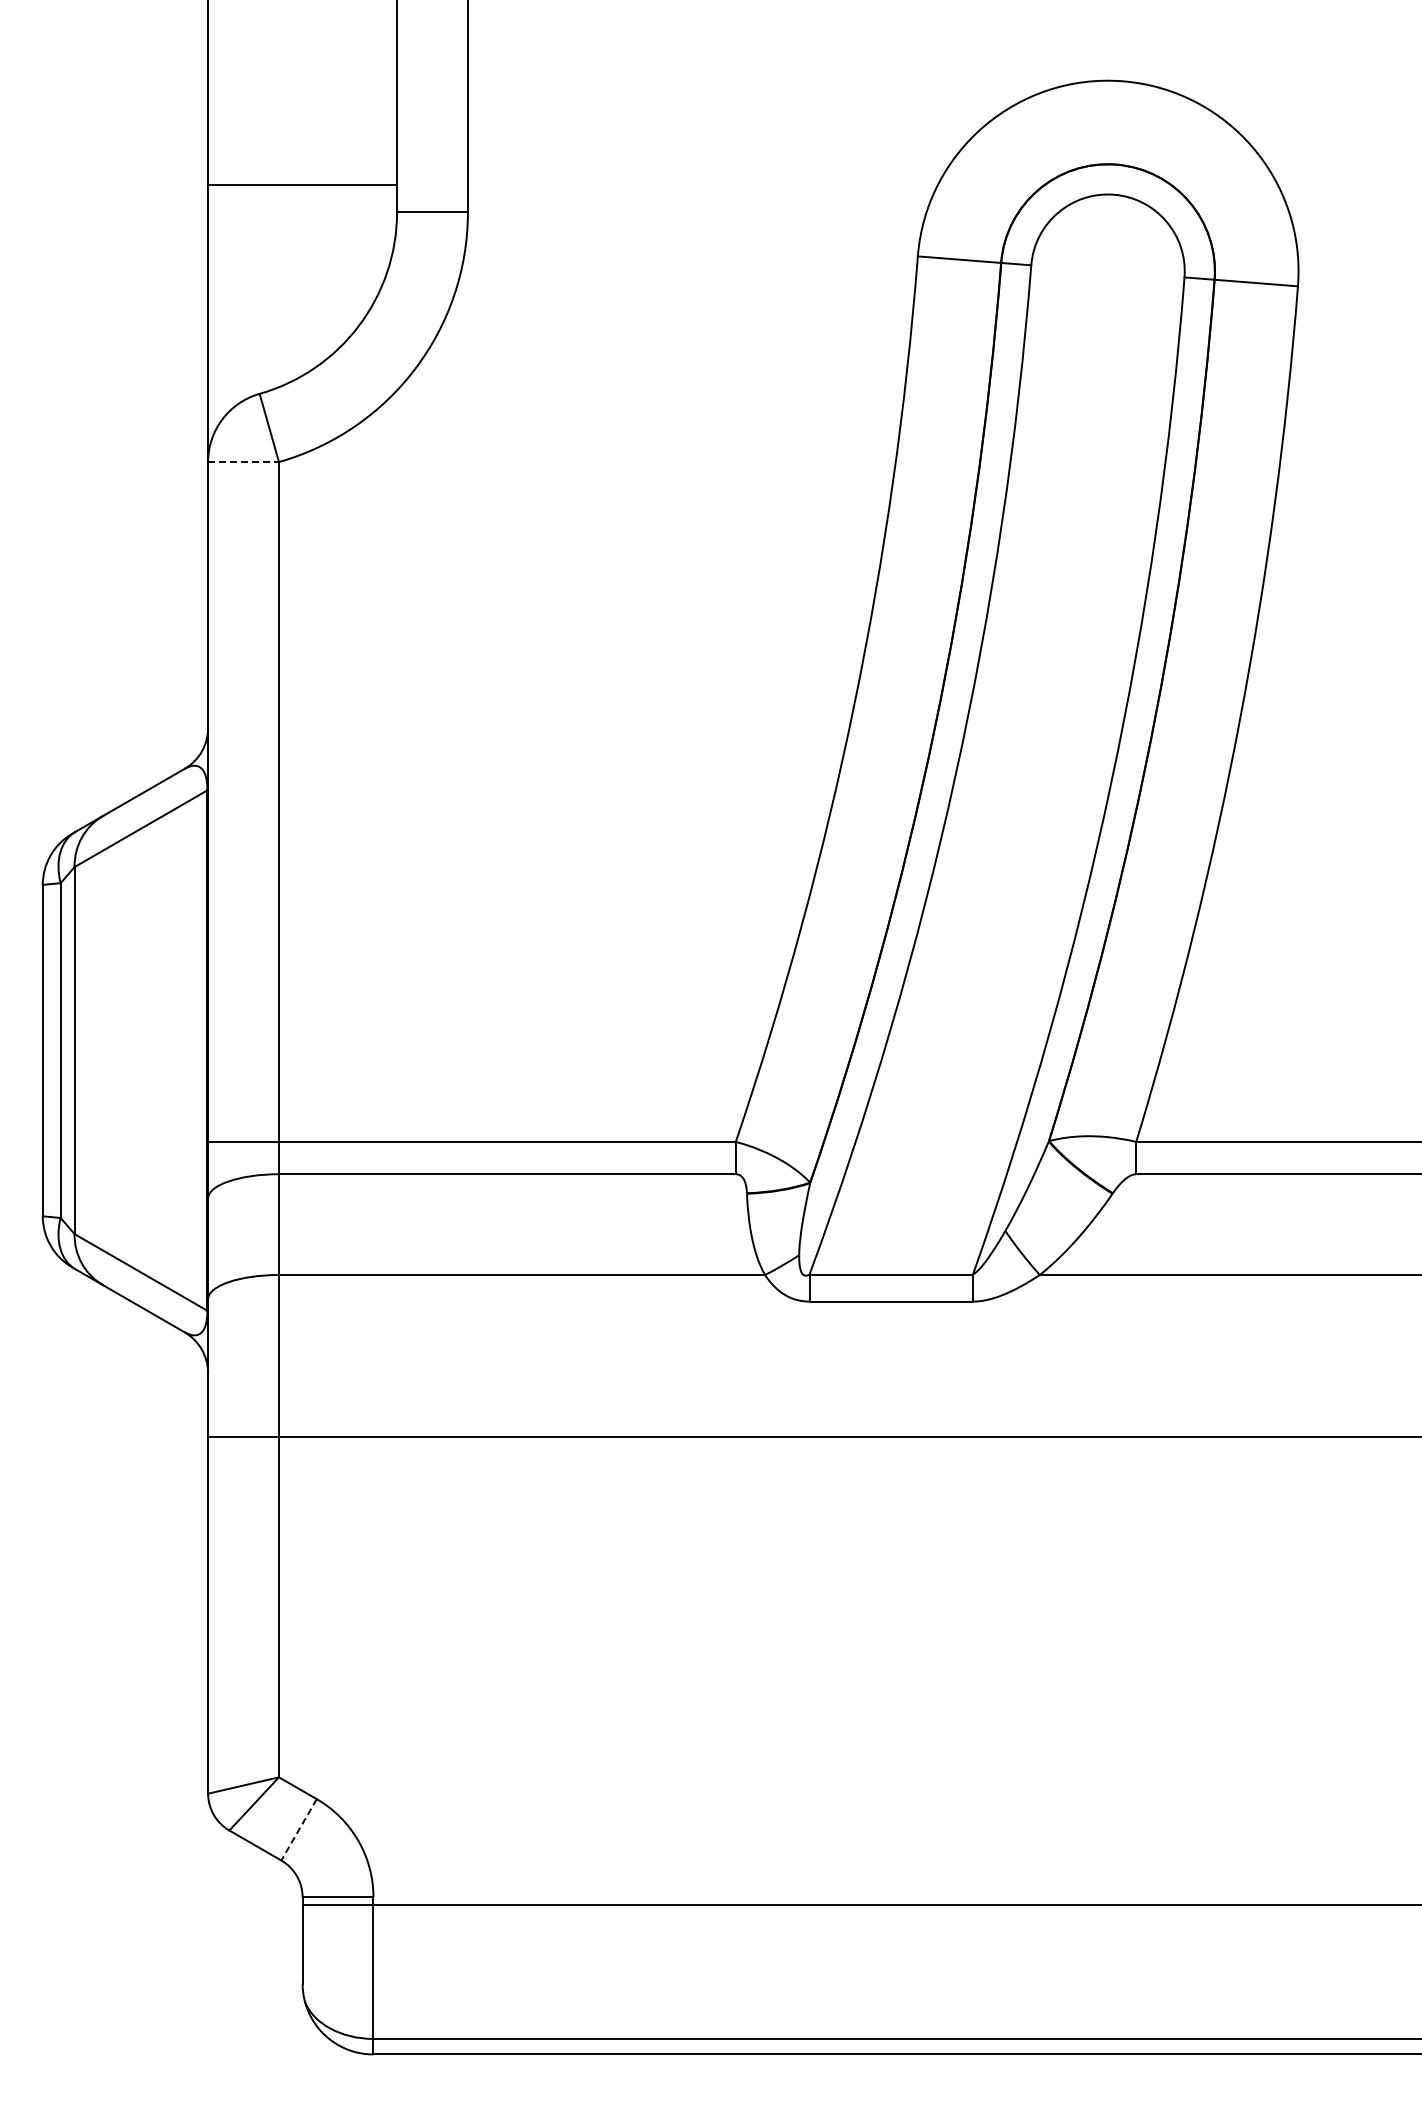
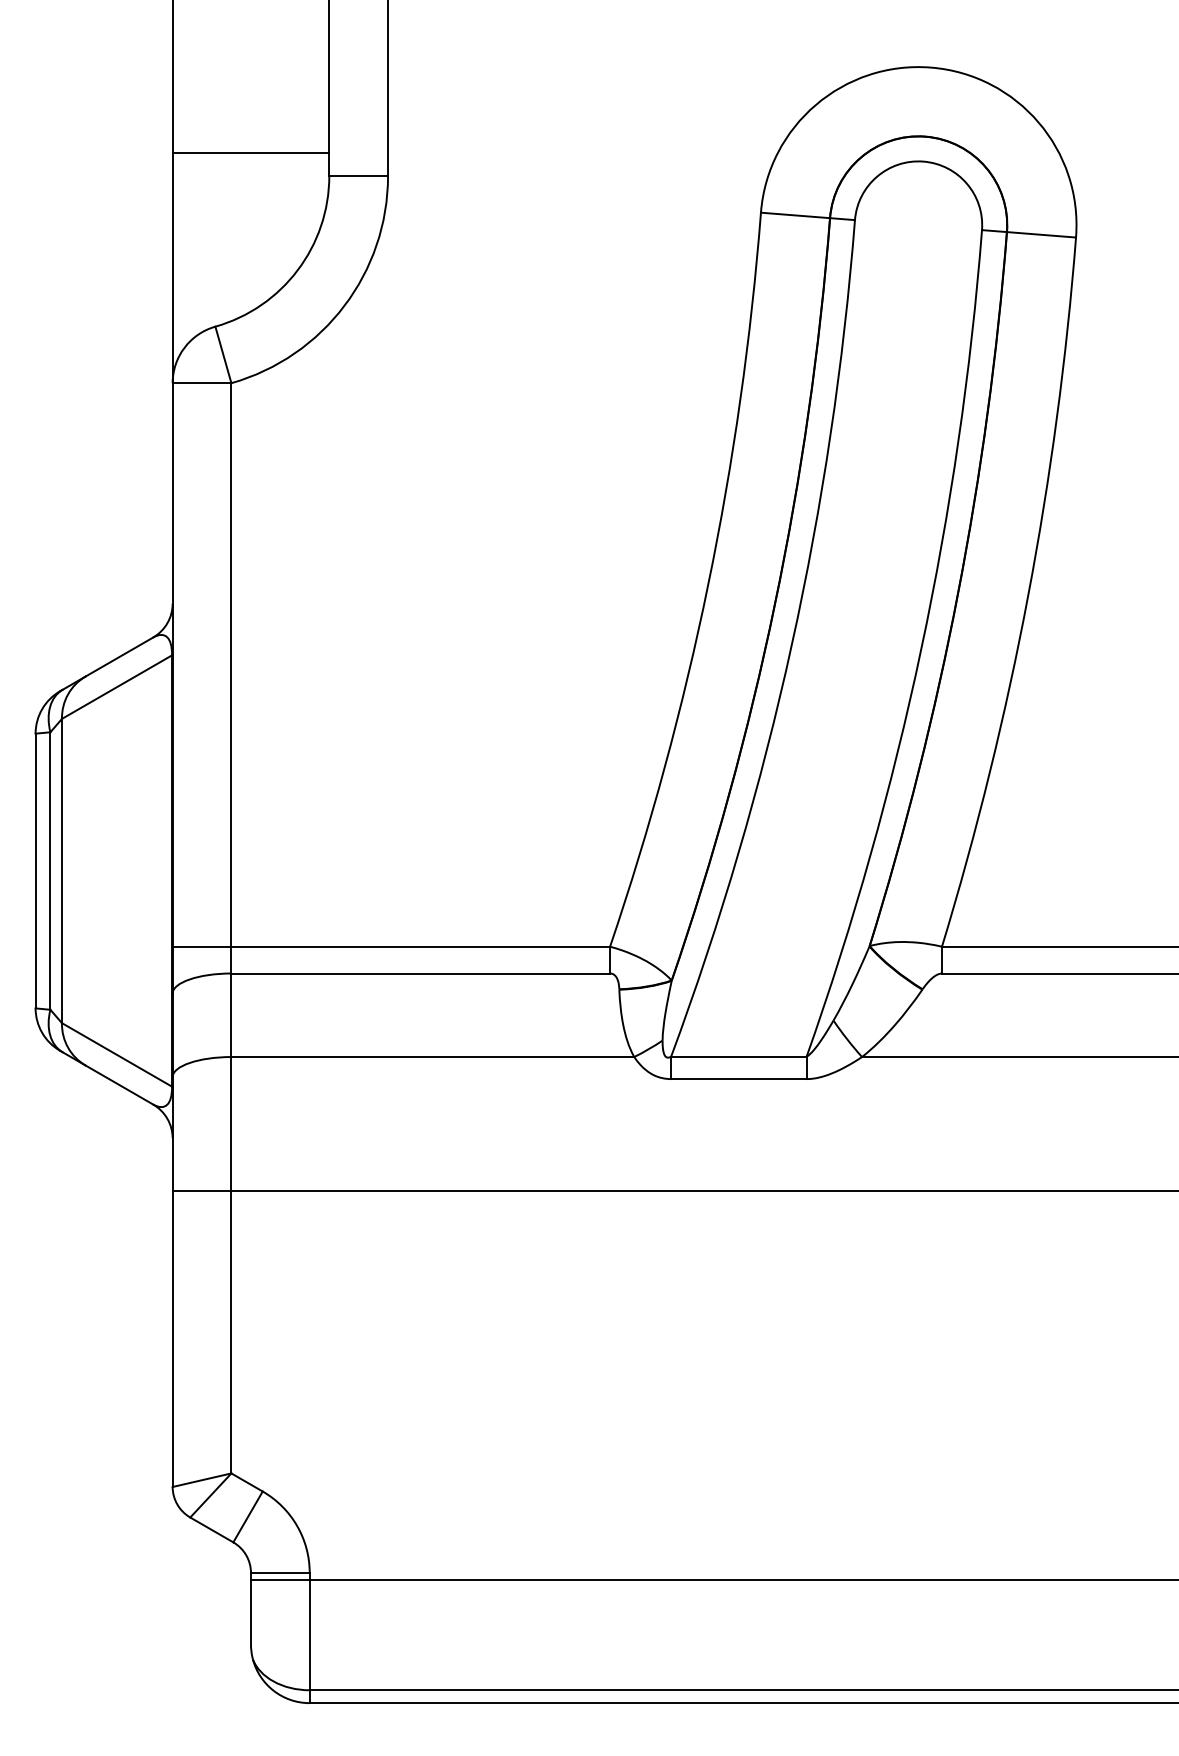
line: (244, 462) -> (202, 383), dashed -> solid
line: (298, 1830) -> (247, 1517), dashed -> solid

